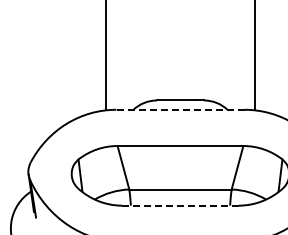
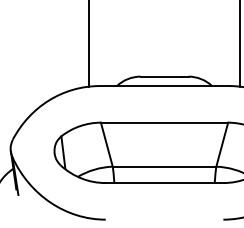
line: (180, 109) -> (164, 85), dashed -> solid
line: (180, 205) -> (164, 182), dashed -> solid

